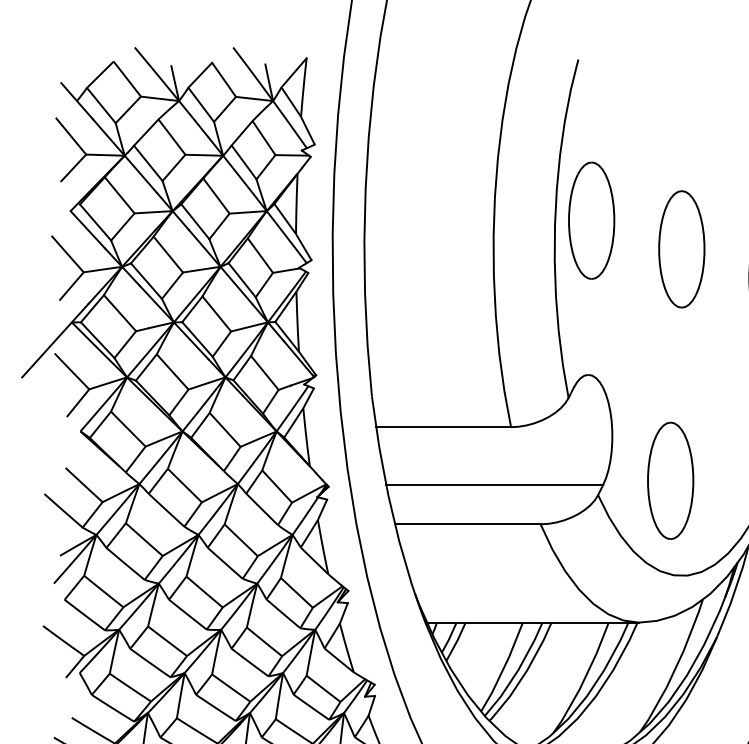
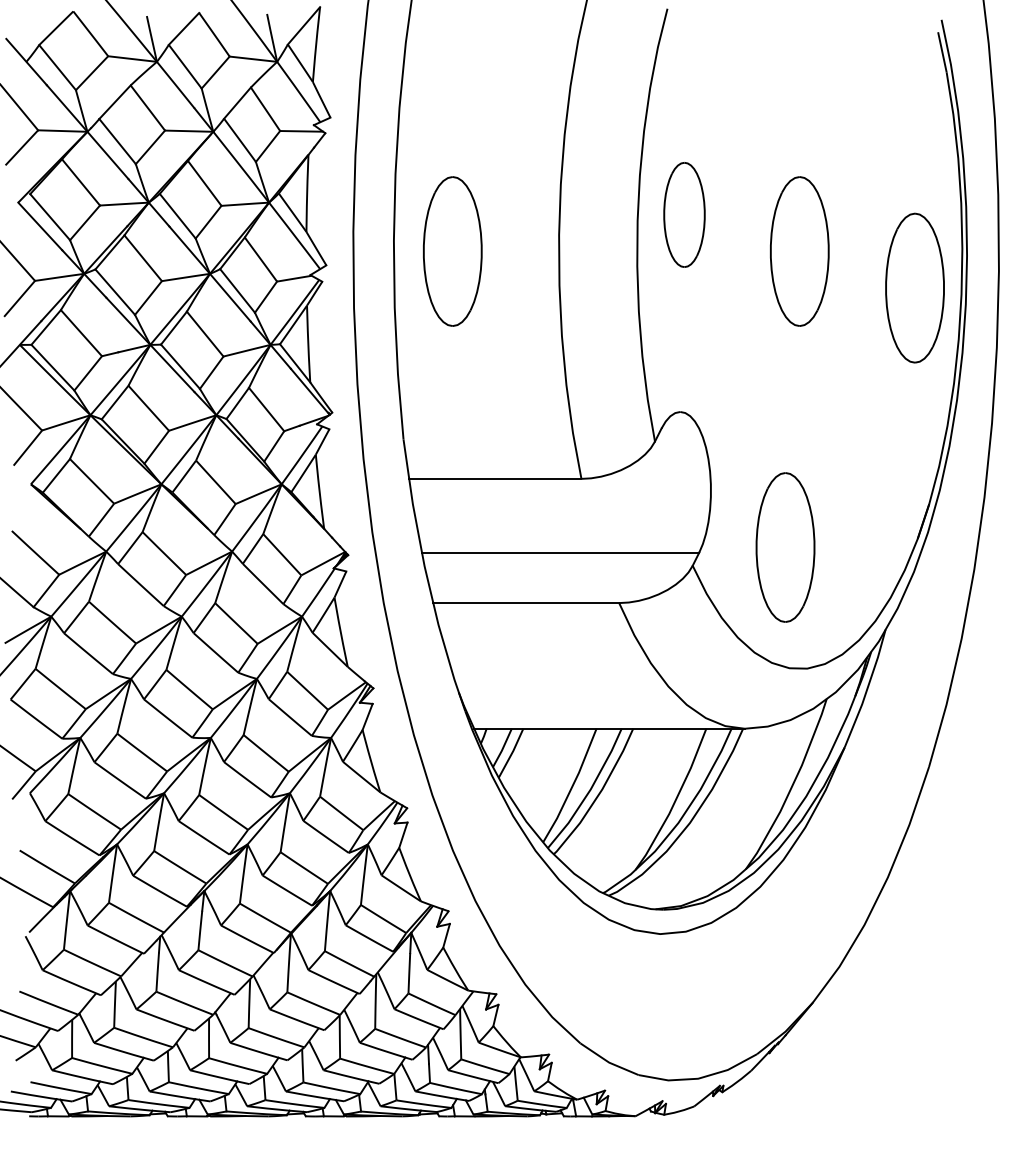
part: (591, 220) -> (684, 214), size x0.7
part: (410, 249) -> (452, 251), added

